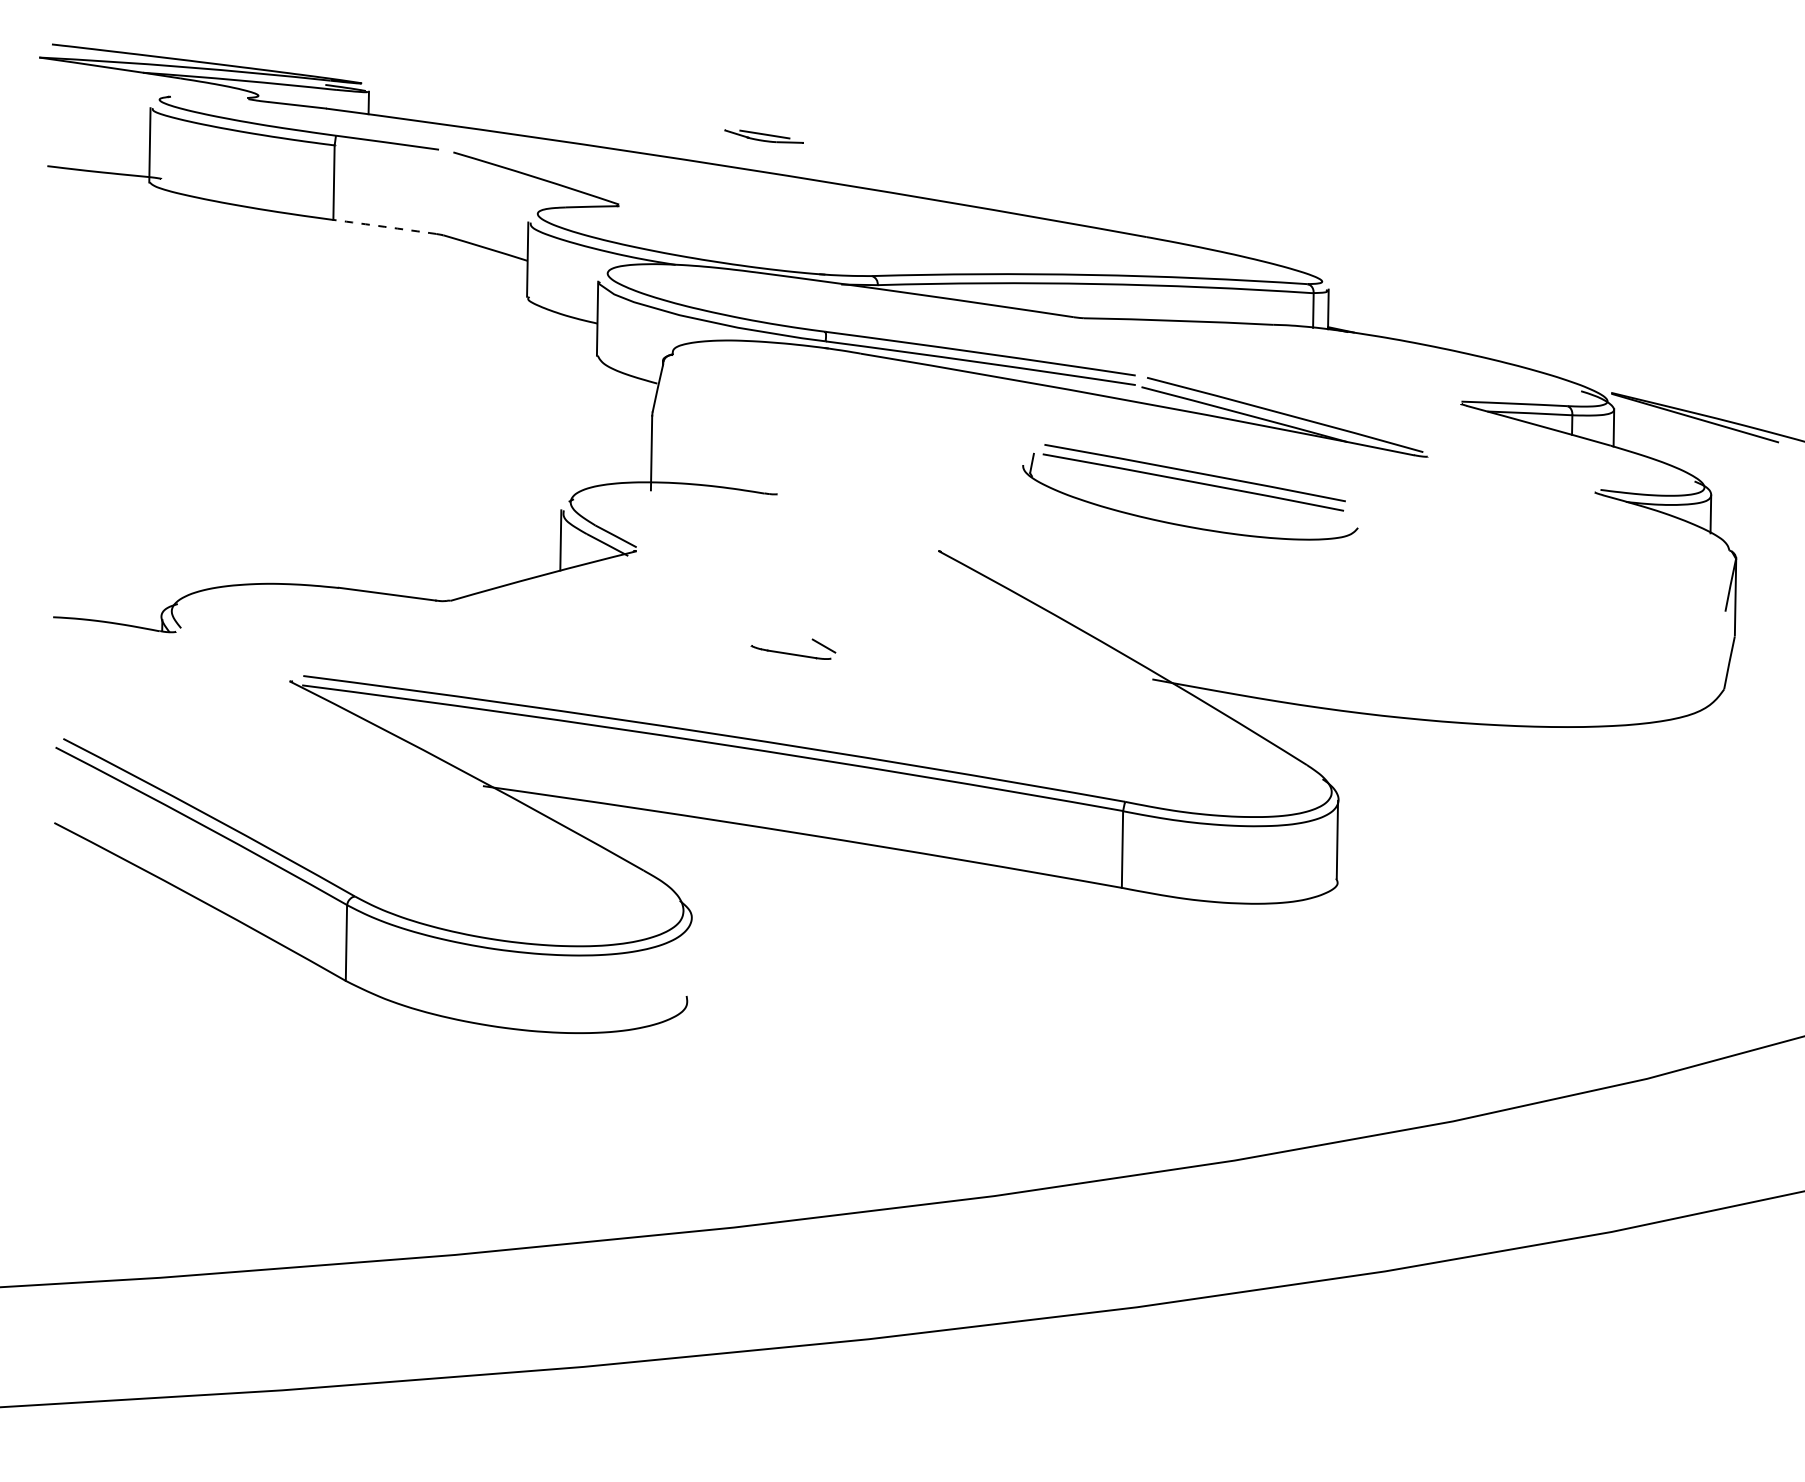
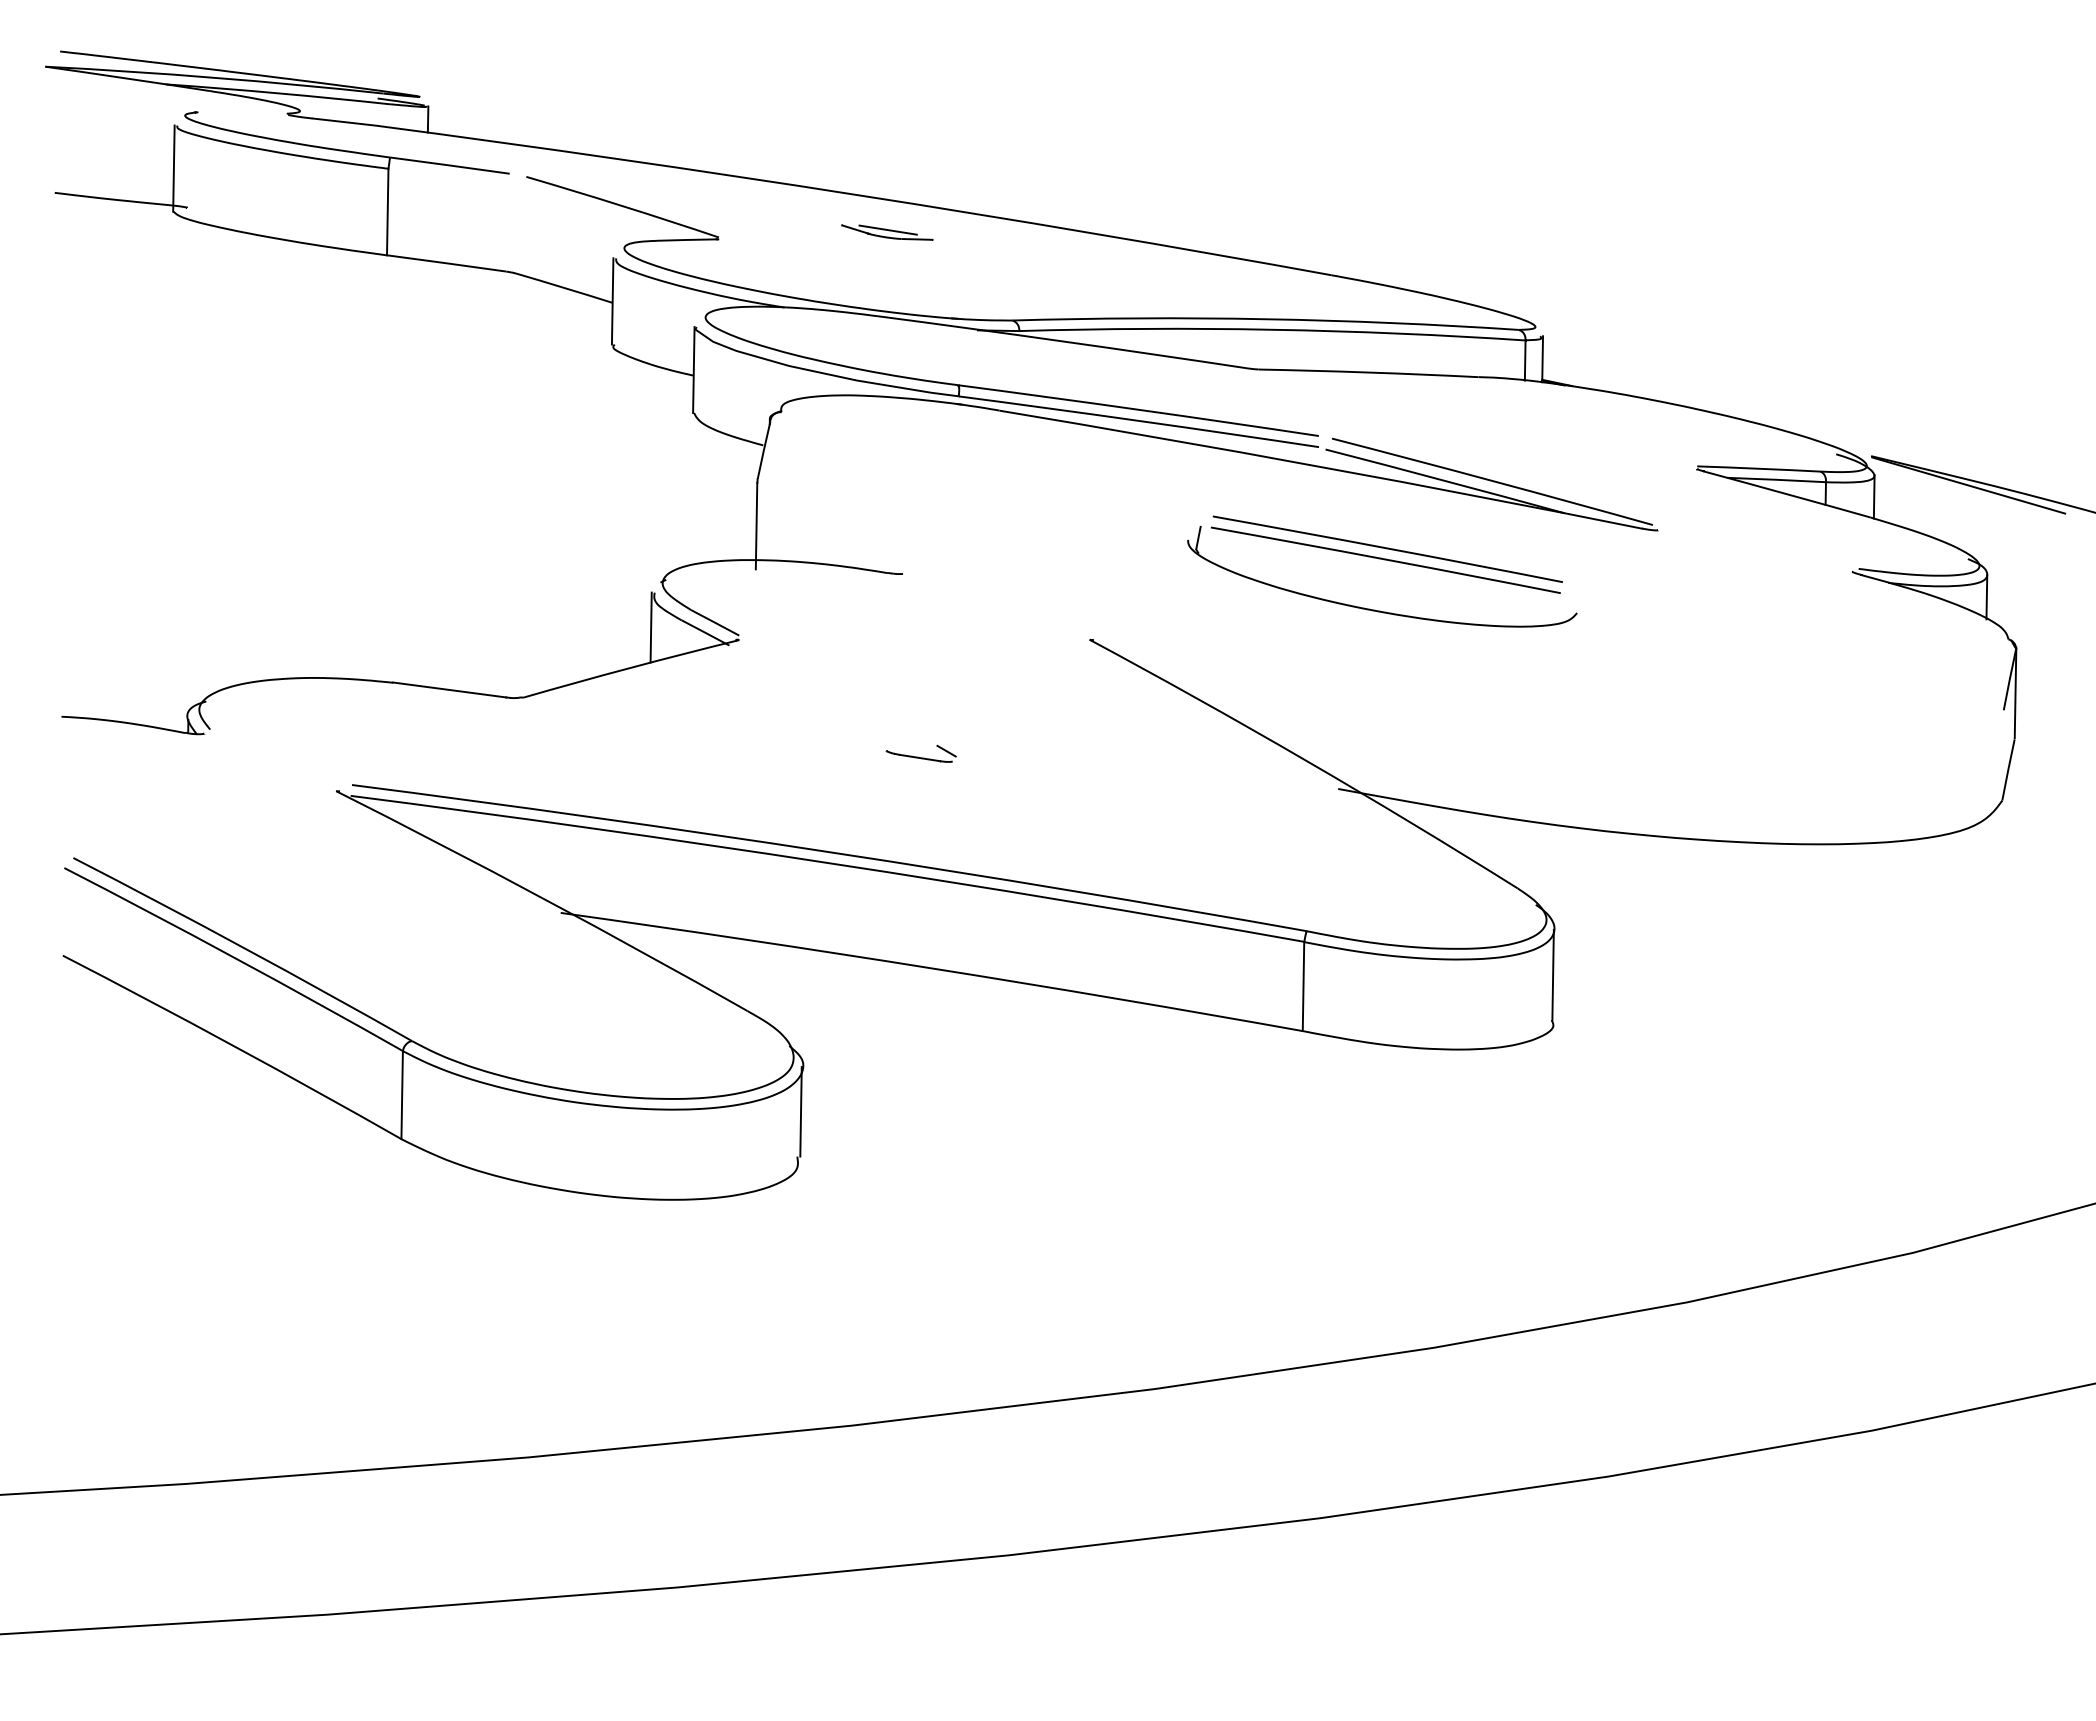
part: (764, 136) -> (887, 232), moved
arc: (384, 226) -> (446, 263), dashed -> solid
part: (792, 648) -> (920, 753), size x0.71
line: (689, 957) -> (800, 1111), added

